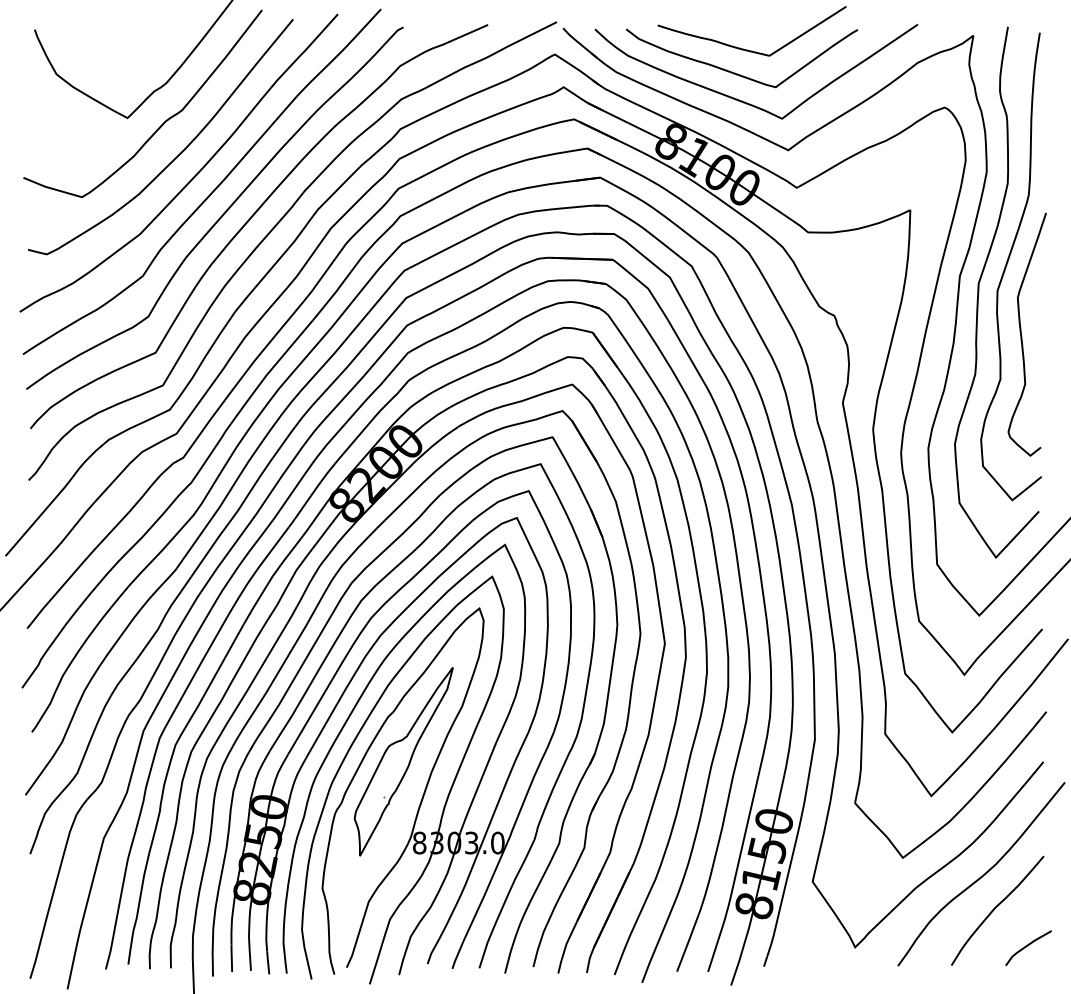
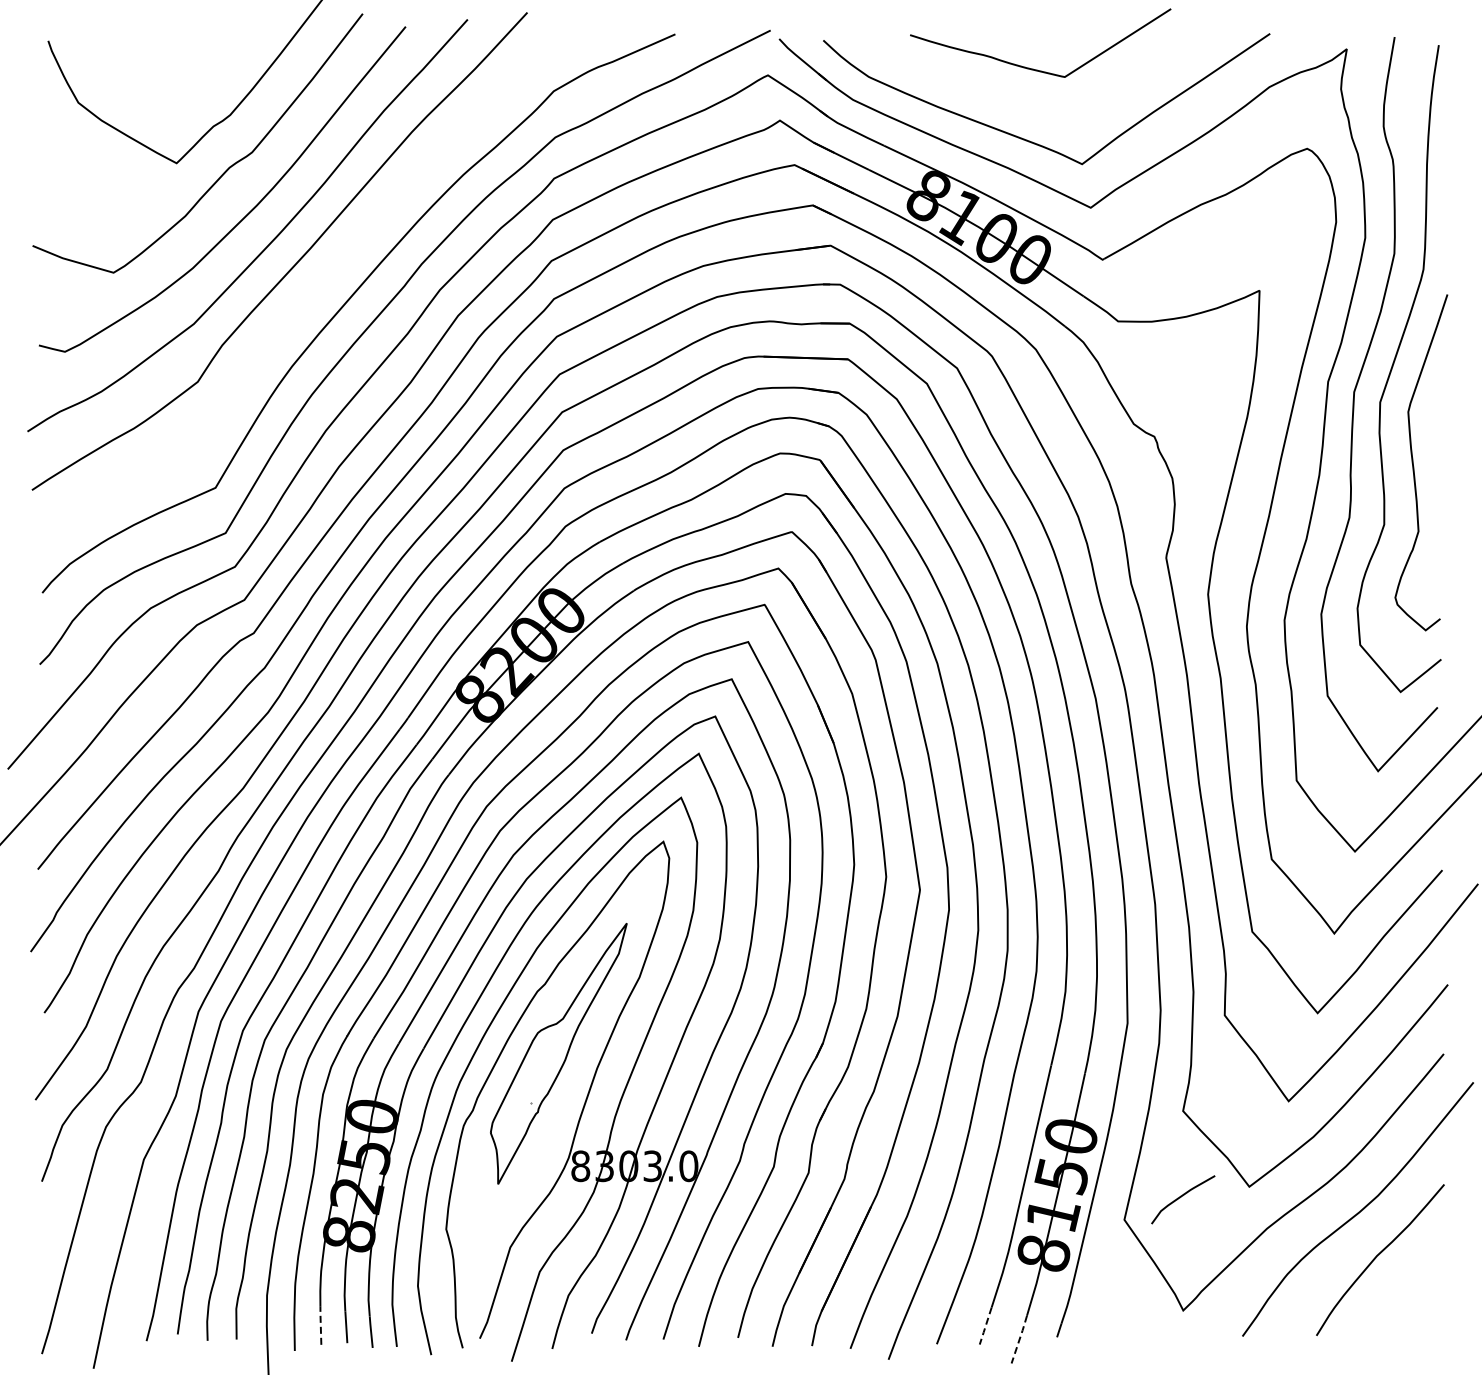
curve: (736, 73) -> (1019, 101), removed
curve: (222, 215) -> (307, 297), removed
curve: (1027, 946) -> (1181, 1197), moved
line: (231, 958) -> (320, 1325), solid -> dashed
line: (712, 958) -> (985, 1326), solid -> dashed
line: (737, 967) -> (1020, 1338), solid -> dashed

